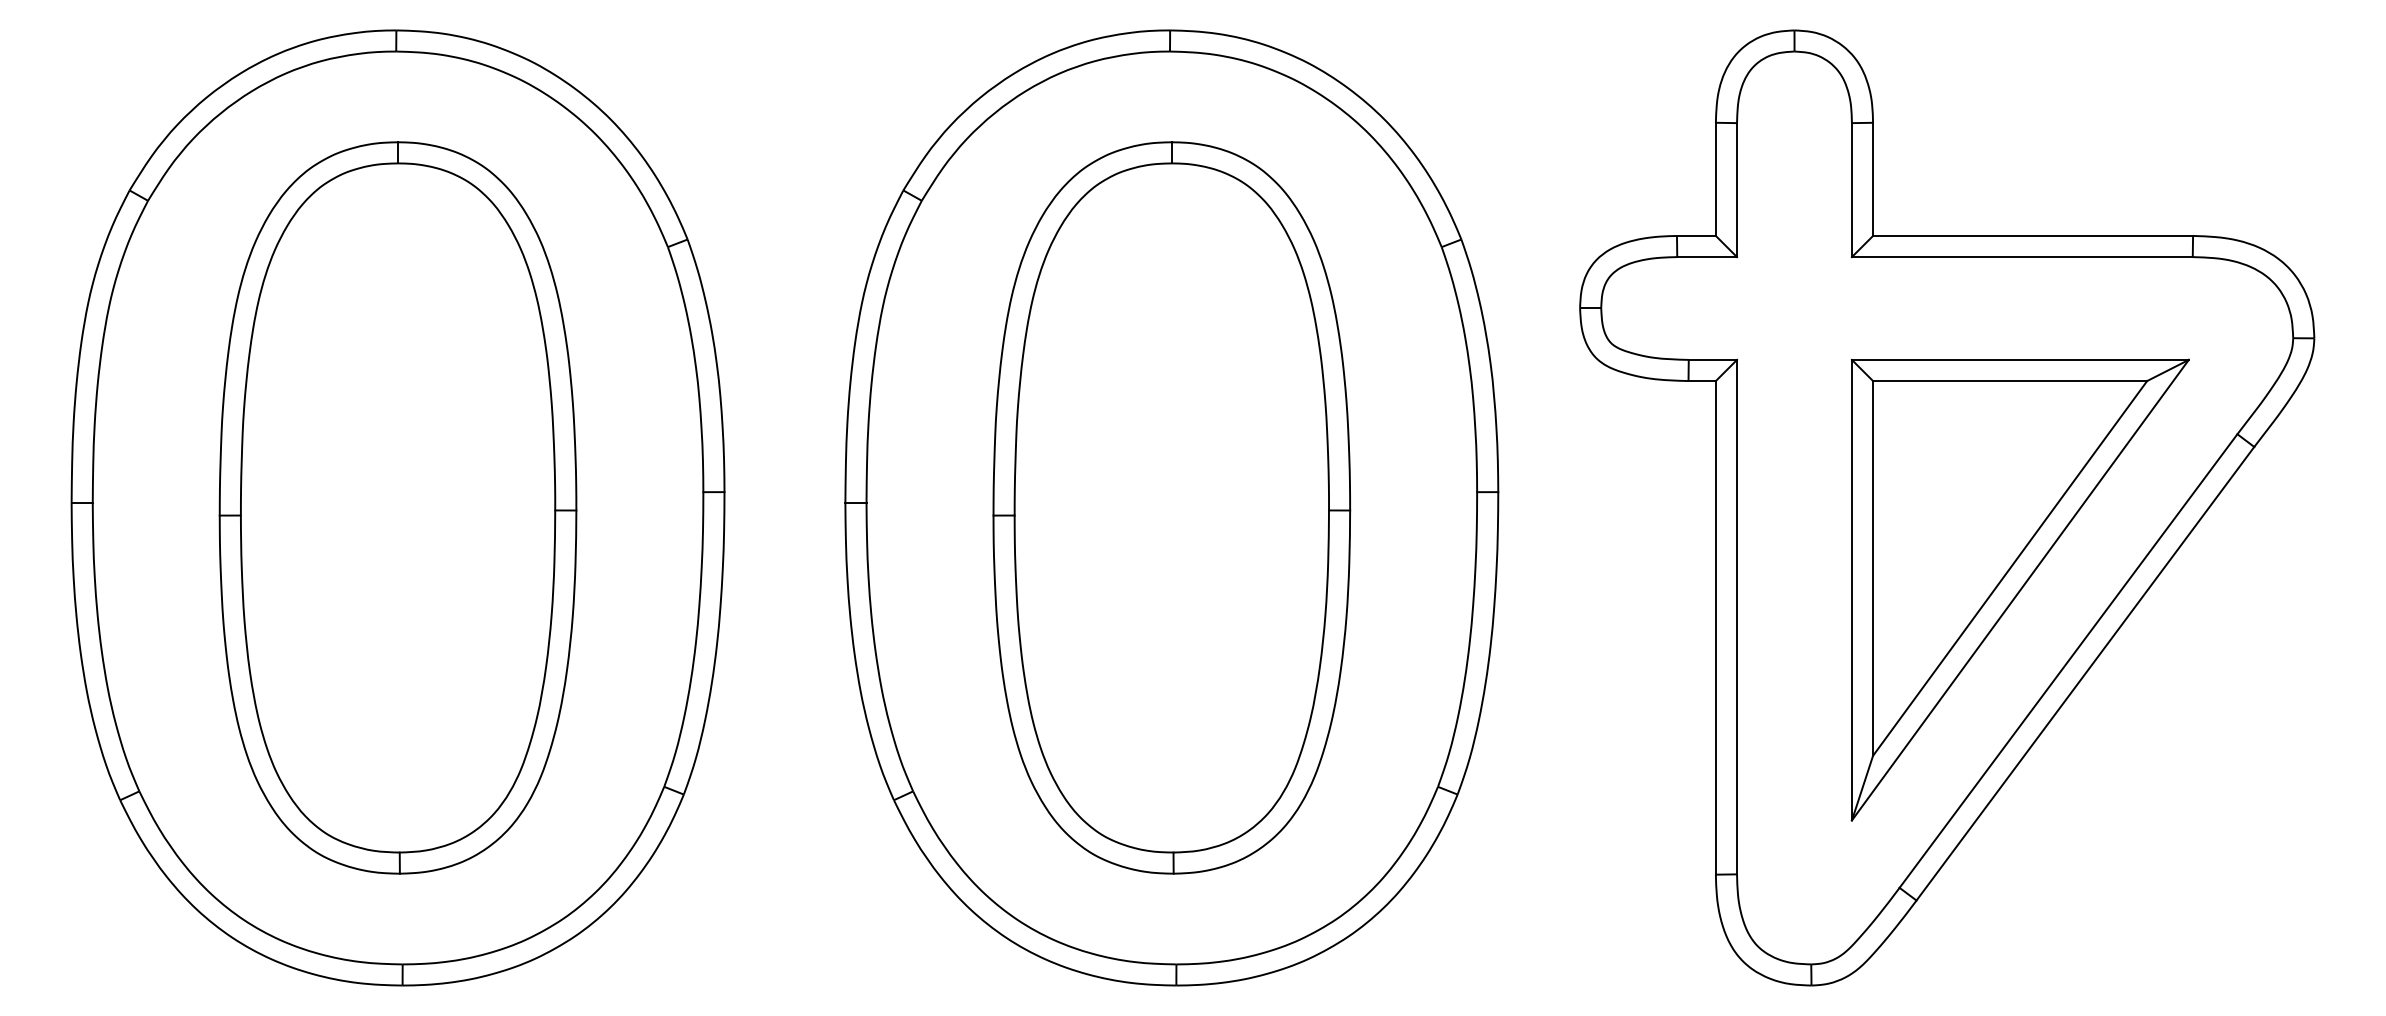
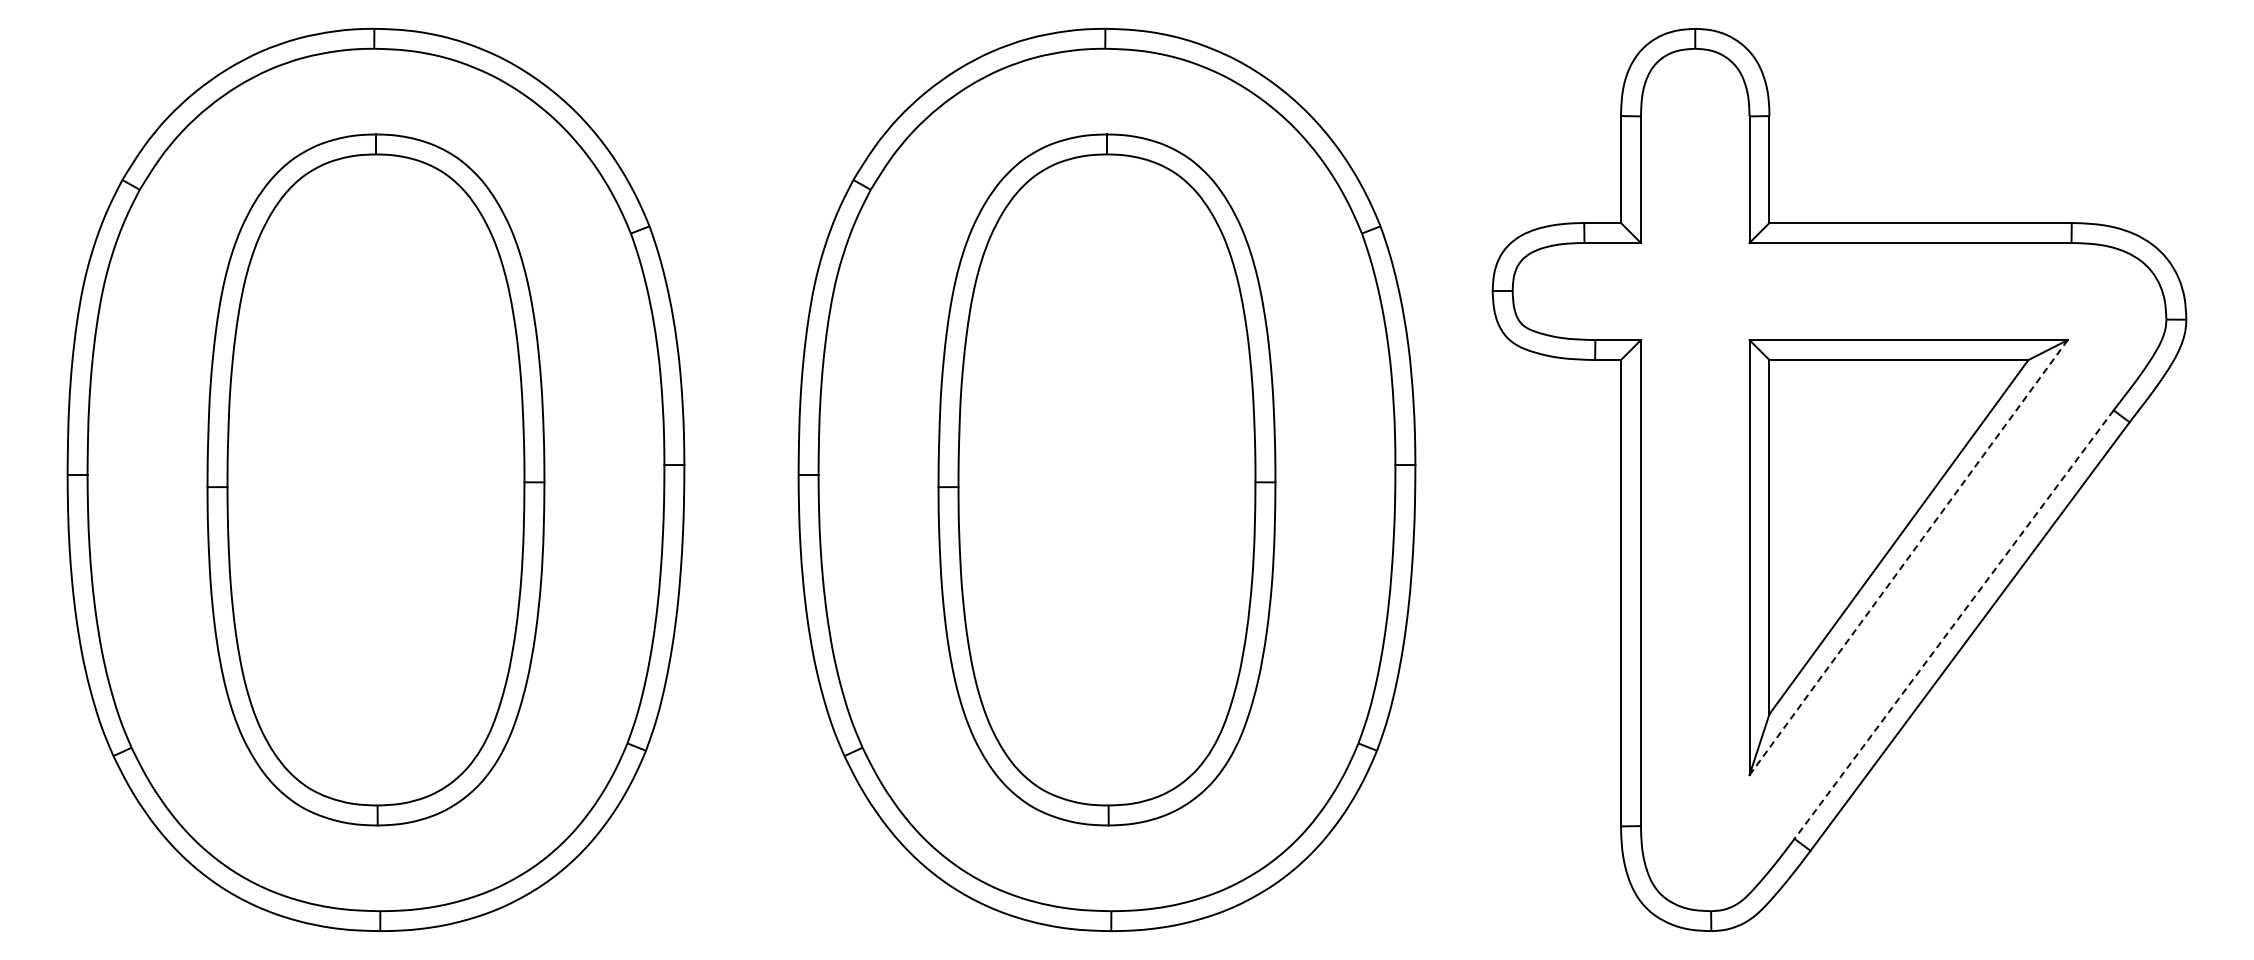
line: (2020, 590) -> (1908, 557), solid -> dashed
line: (2067, 660) -> (1953, 624), solid -> dashed

